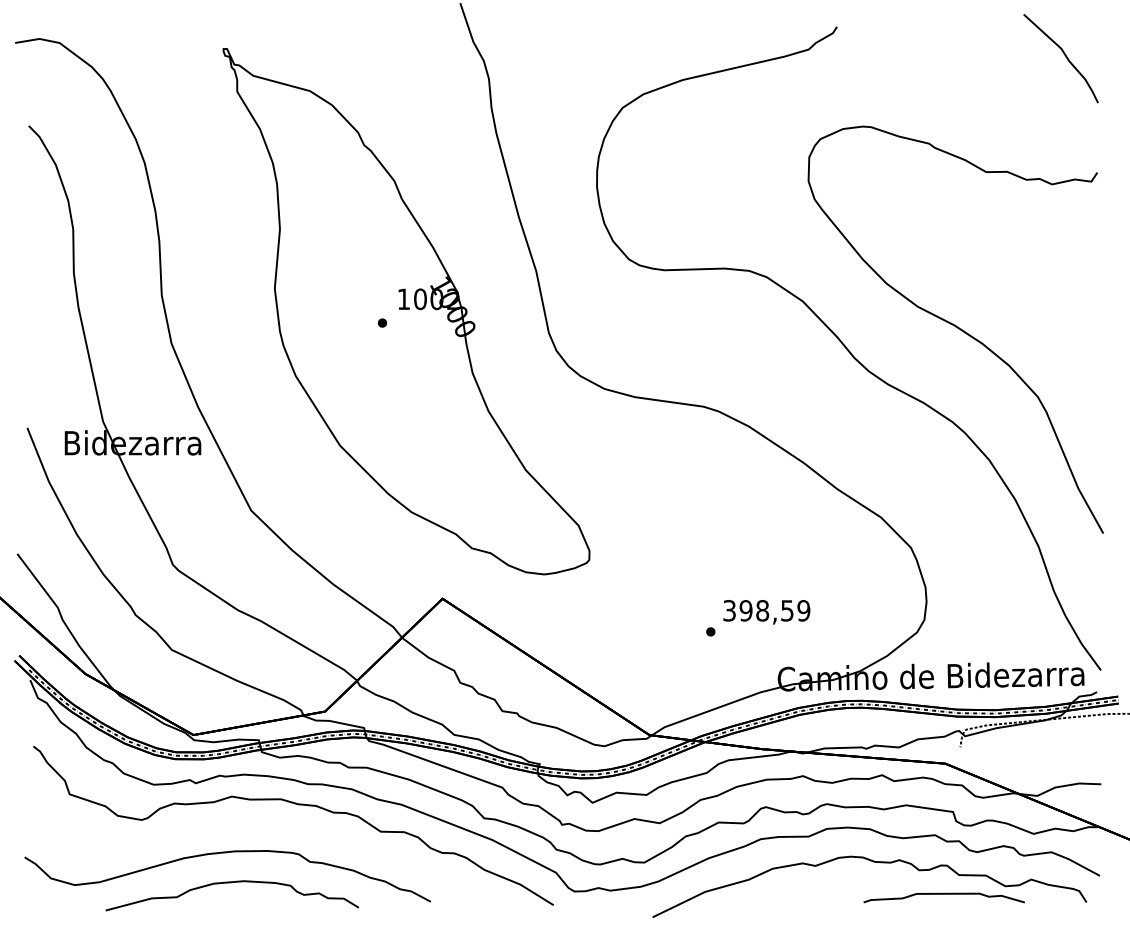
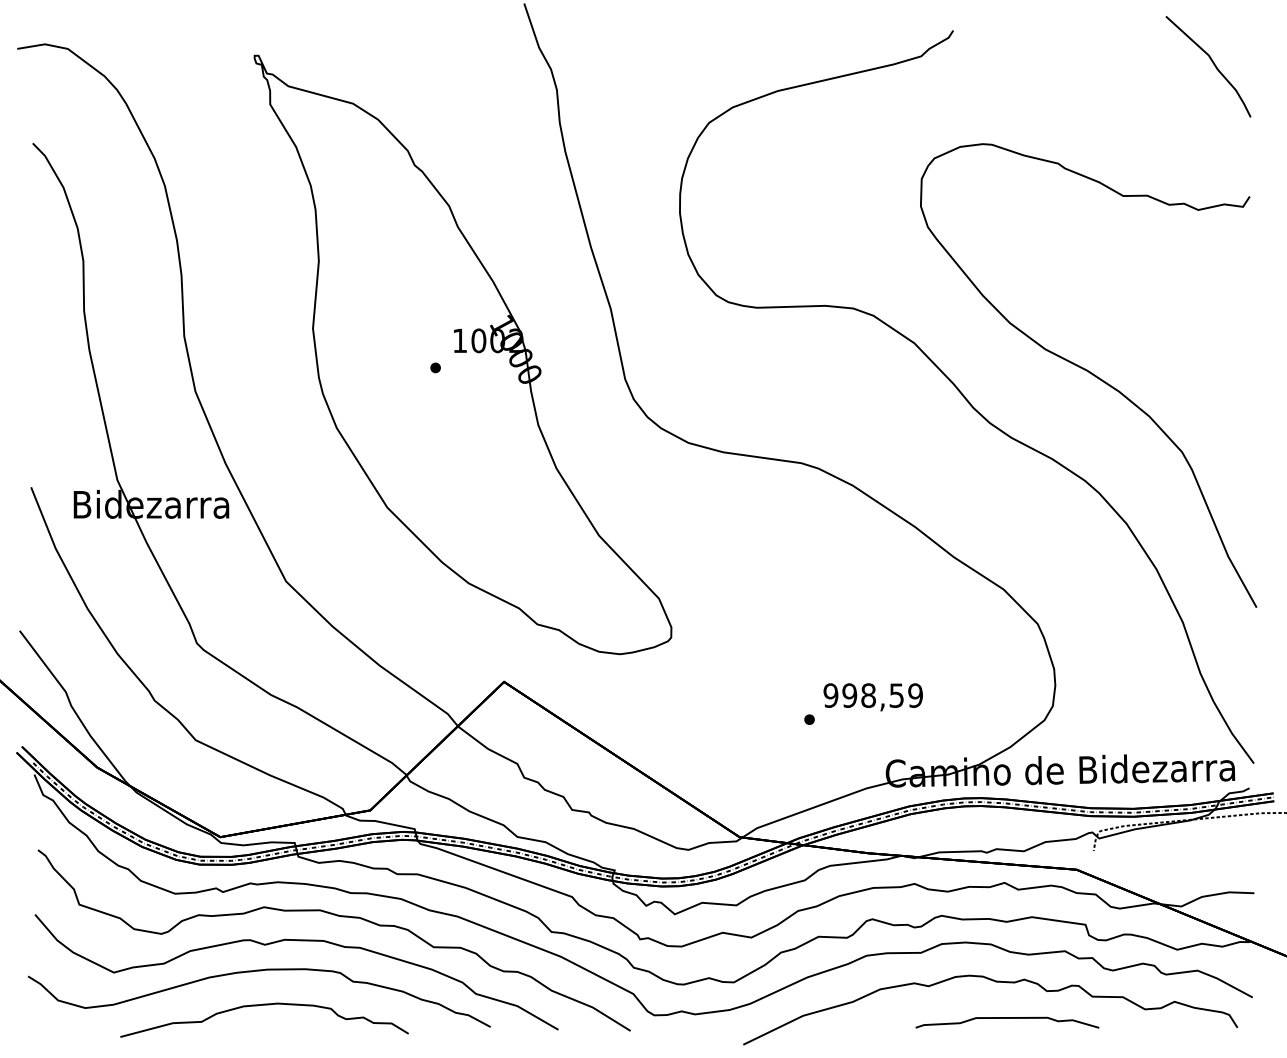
text: (729, 610) -> (830, 695), 398,59 -> 998,59
curve: (261, 826) -> (297, 941), added
curve: (944, 894) -> (1007, 1018), moved

